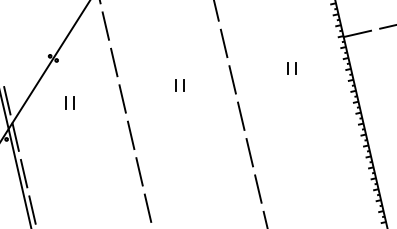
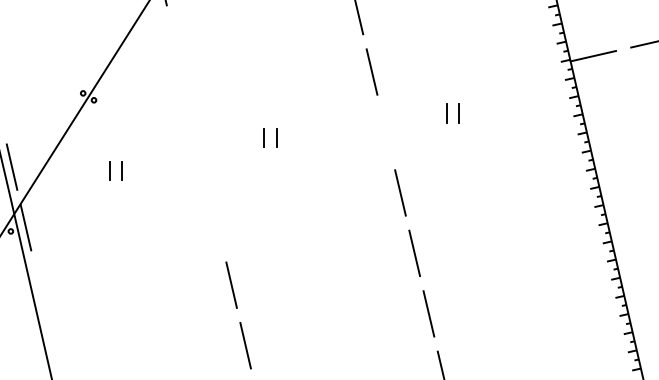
line: (105, 25) -> (175, 42), removed
part: (291, 68) -> (452, 113), moved
line: (232, 79) -> (385, 131), removed
part: (179, 85) -> (269, 138), moved
line: (122, 98) -> (203, 163), removed
line: (23, 173) -> (38, 287), removed
line: (32, 209) -> (53, 347), removed

